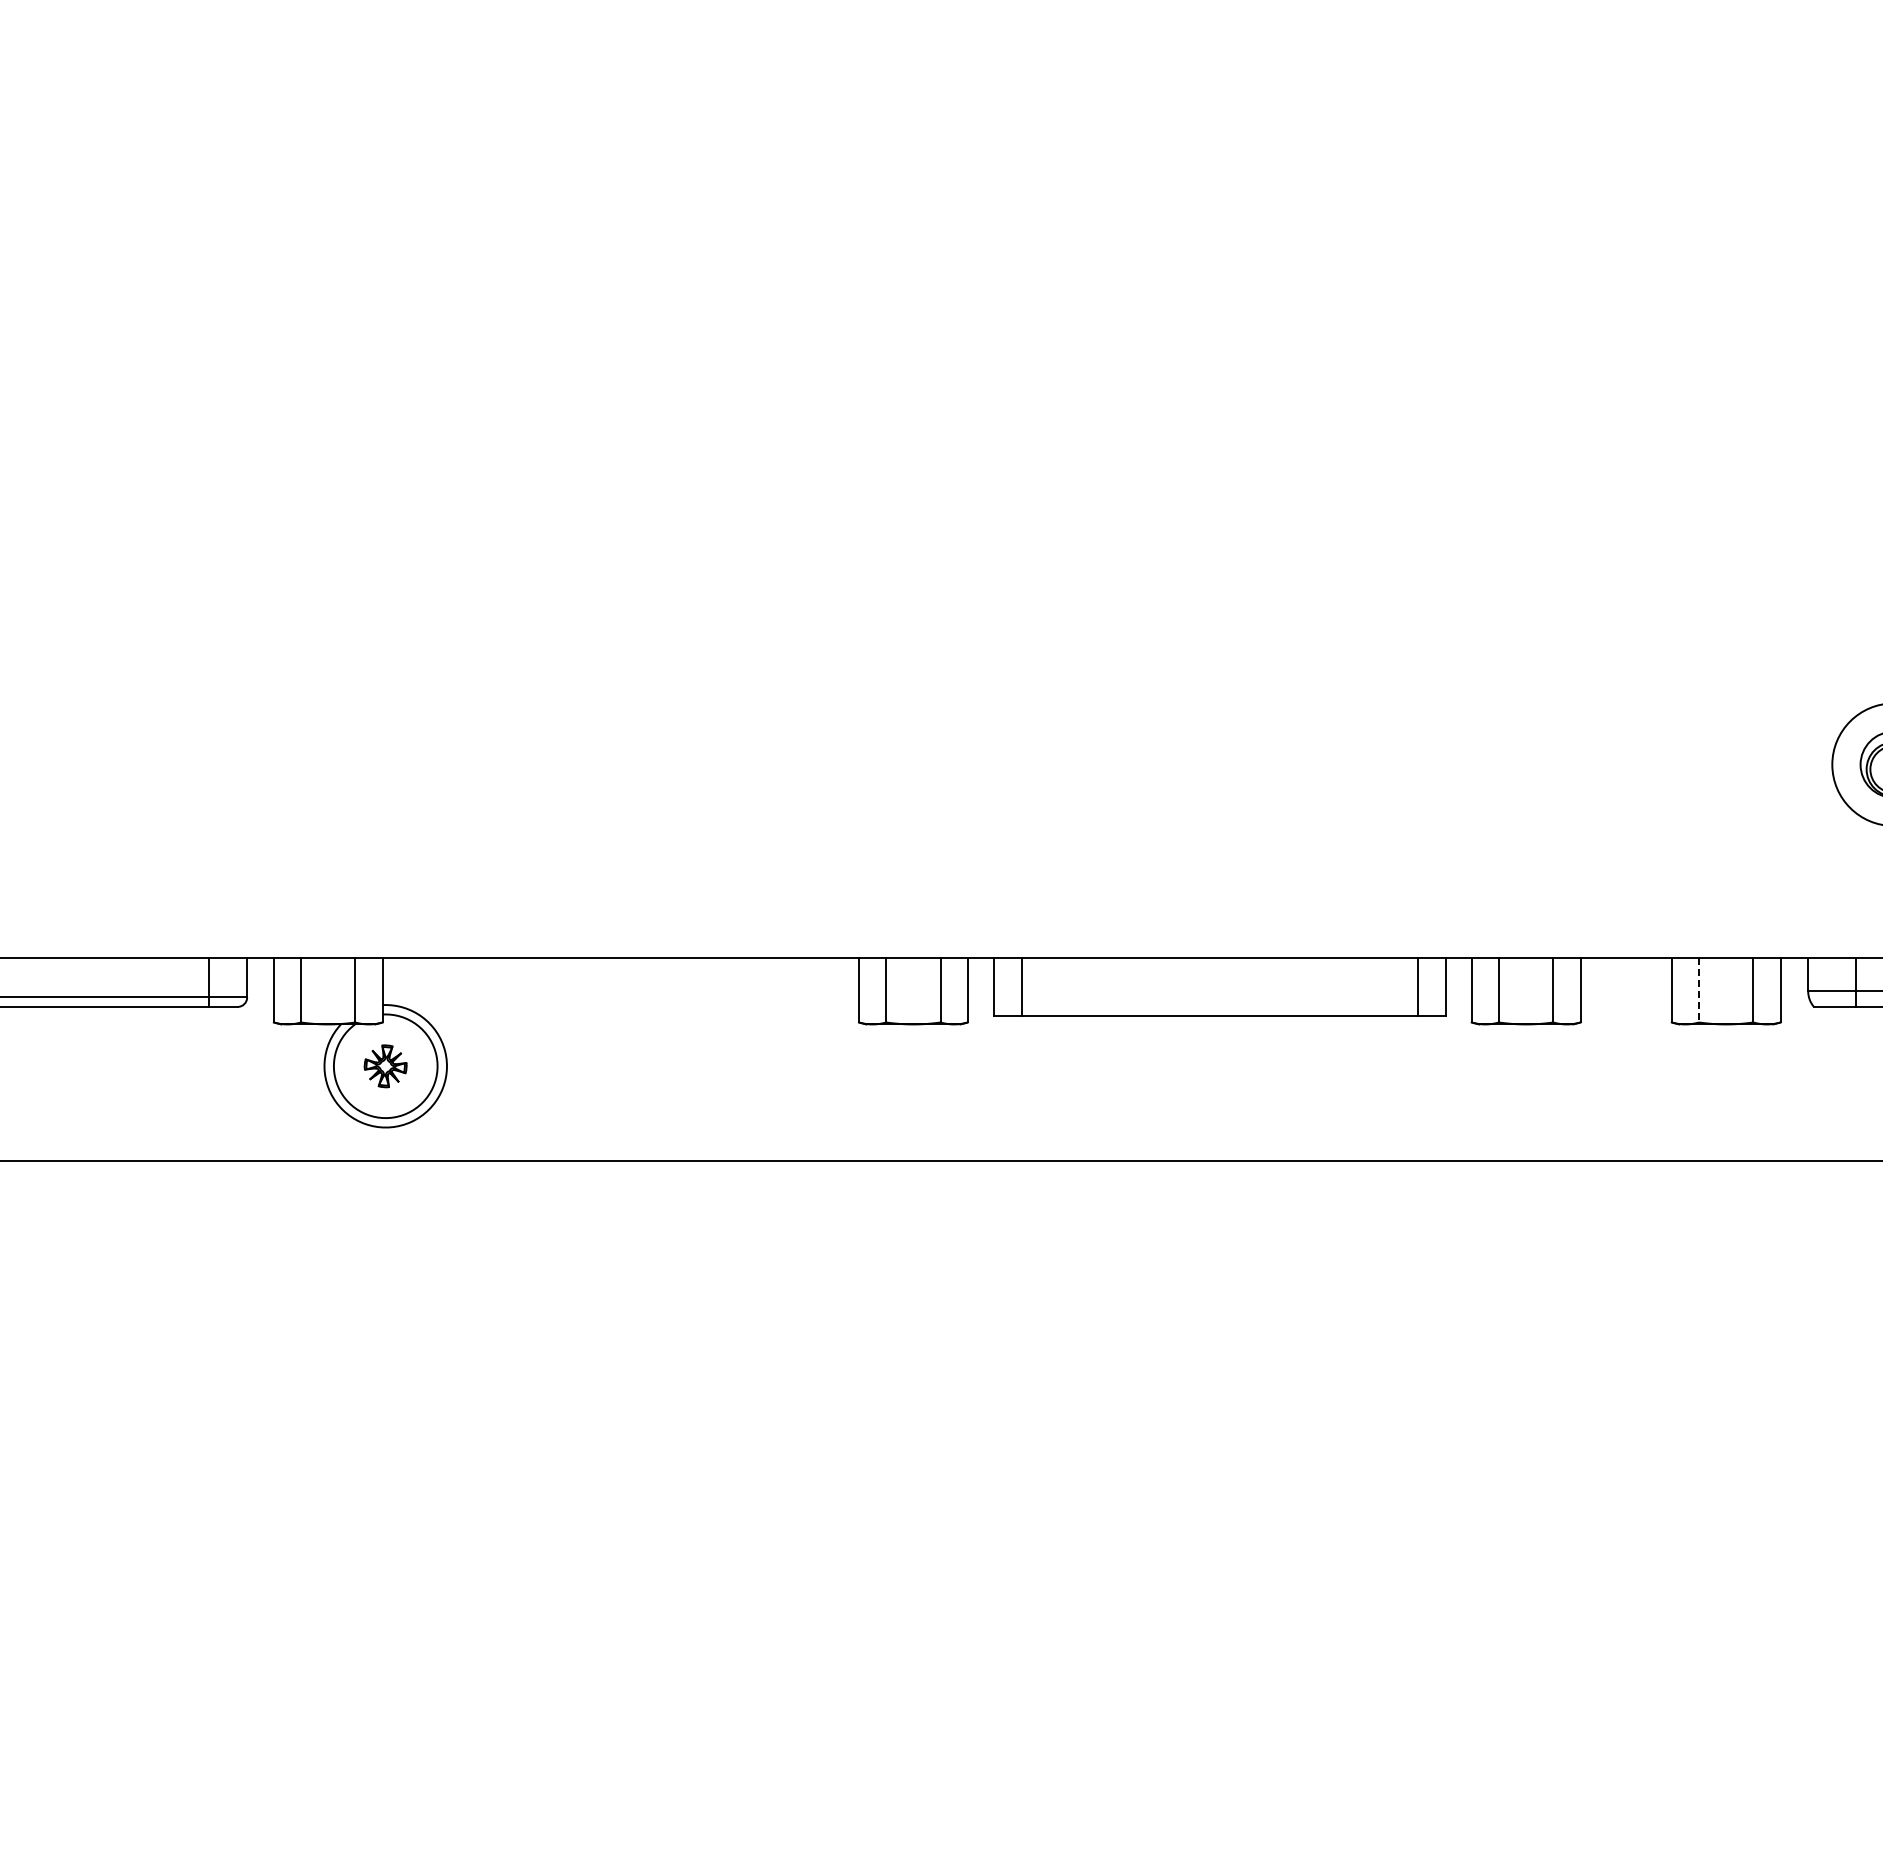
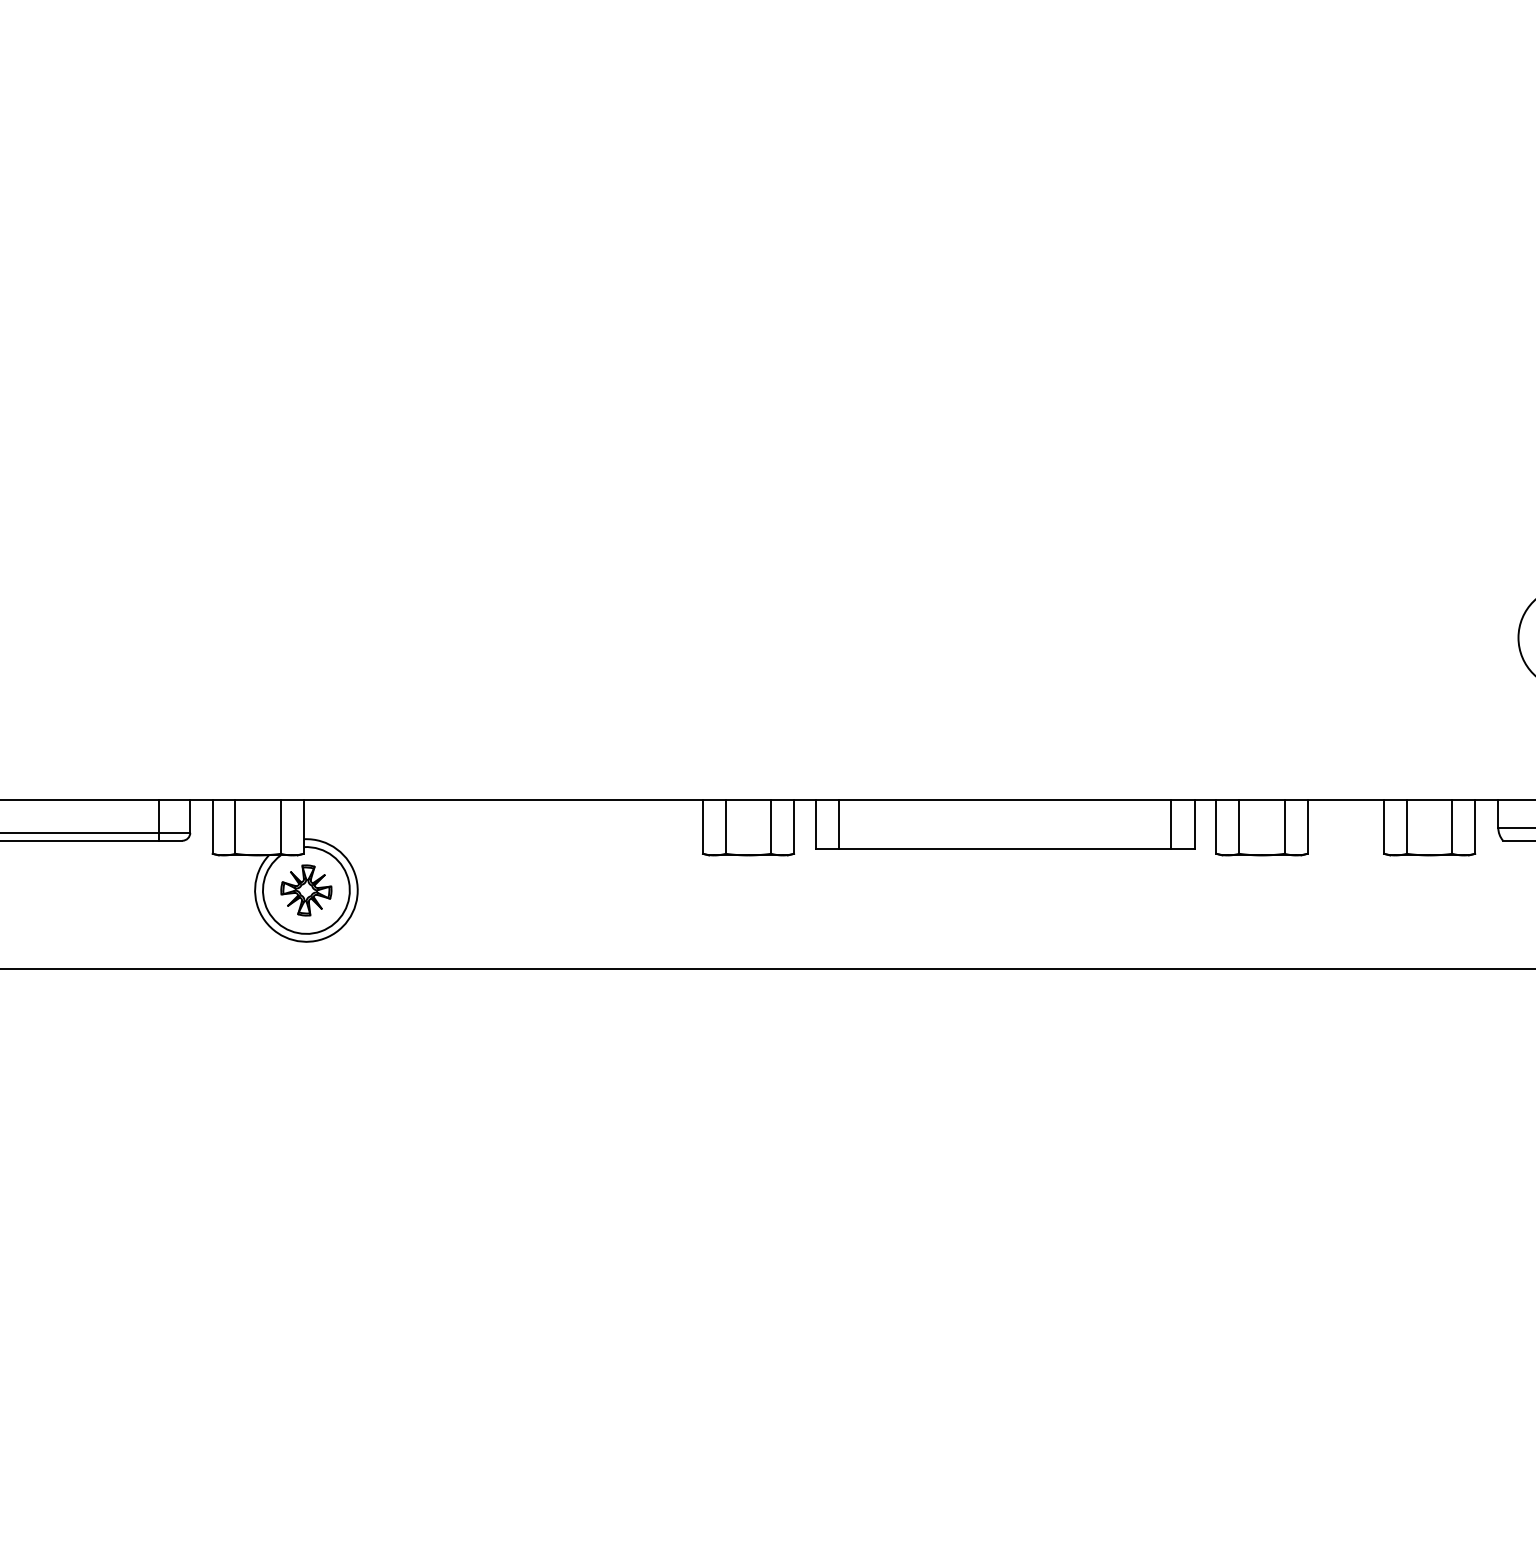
line: (1699, 990) -> (1407, 827), dashed -> solid
part: (385, 1066) -> (306, 890), size x1.43

